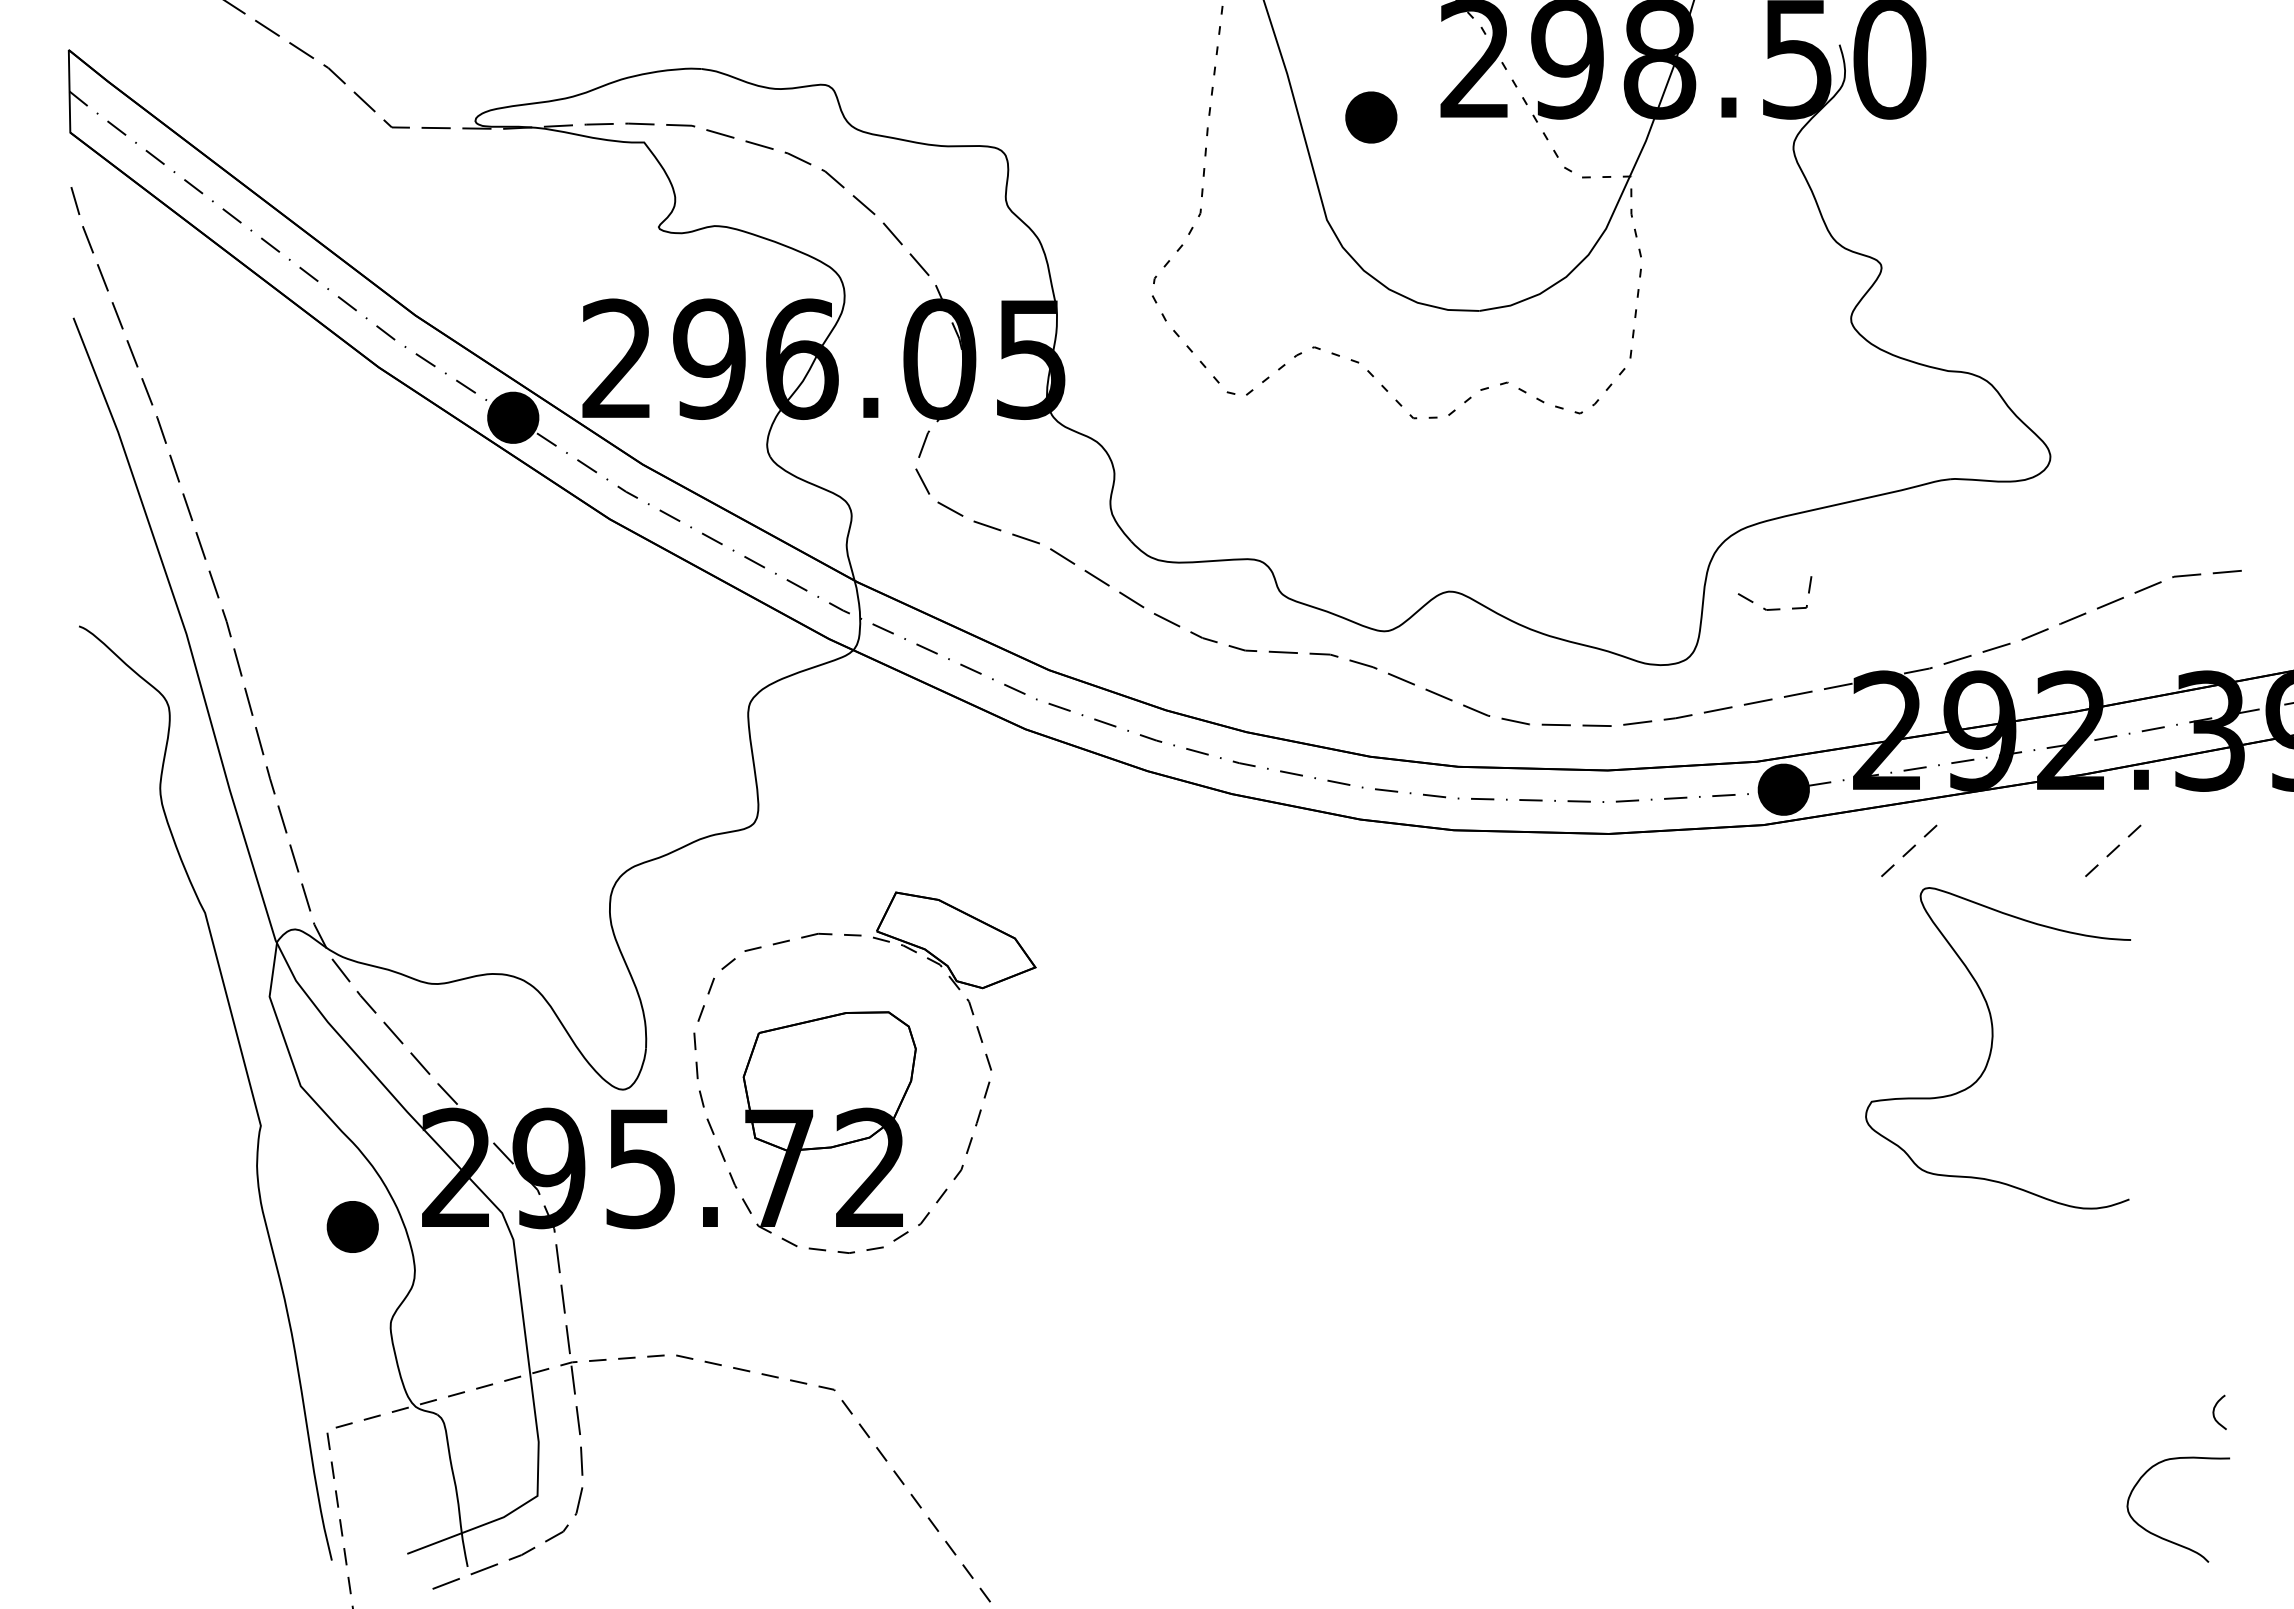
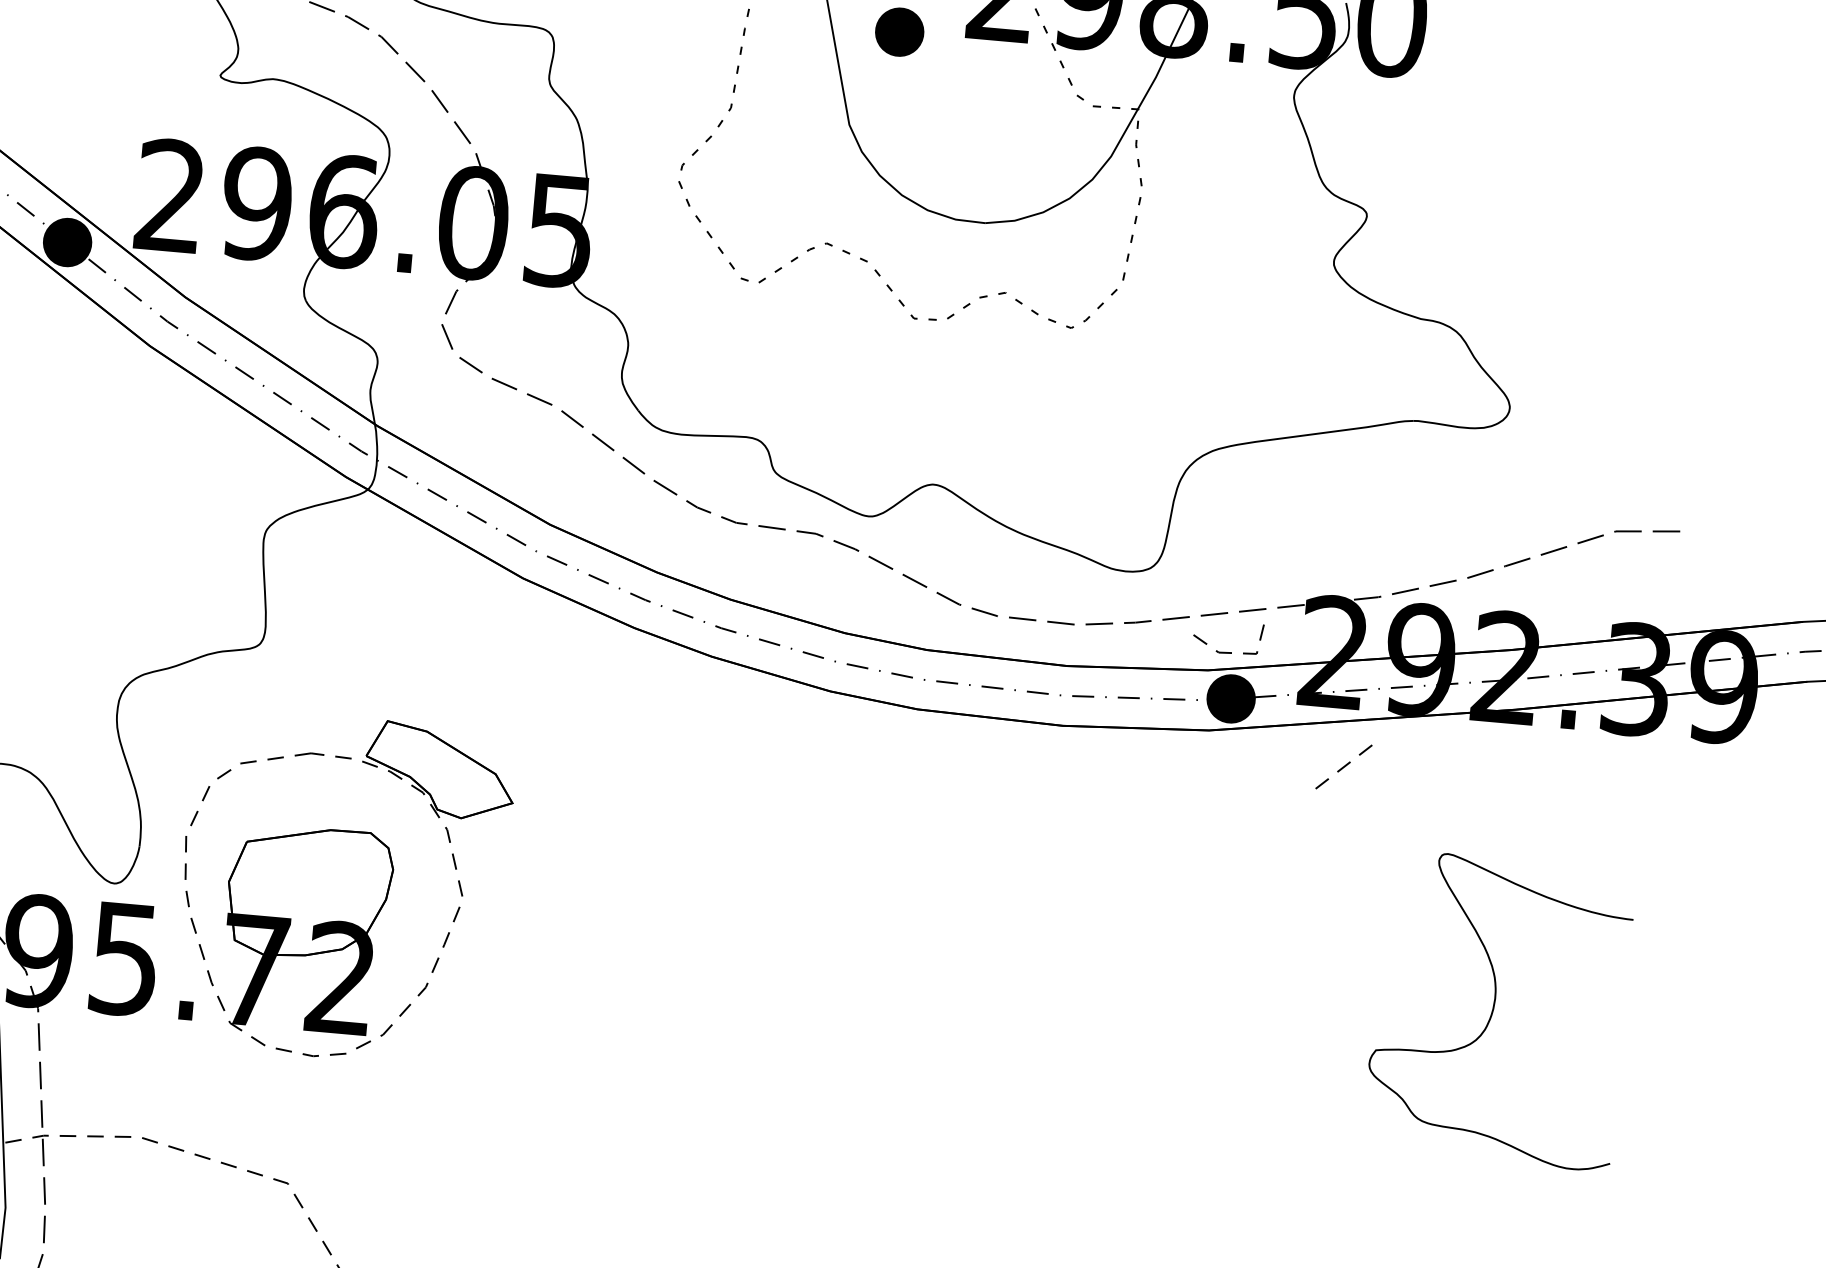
line: (1774, 608) -> (1226, 651), moved
line: (2113, 850) -> (1536, 783), removed
curve: (1992, 1048) -> (1494, 1010), moved

